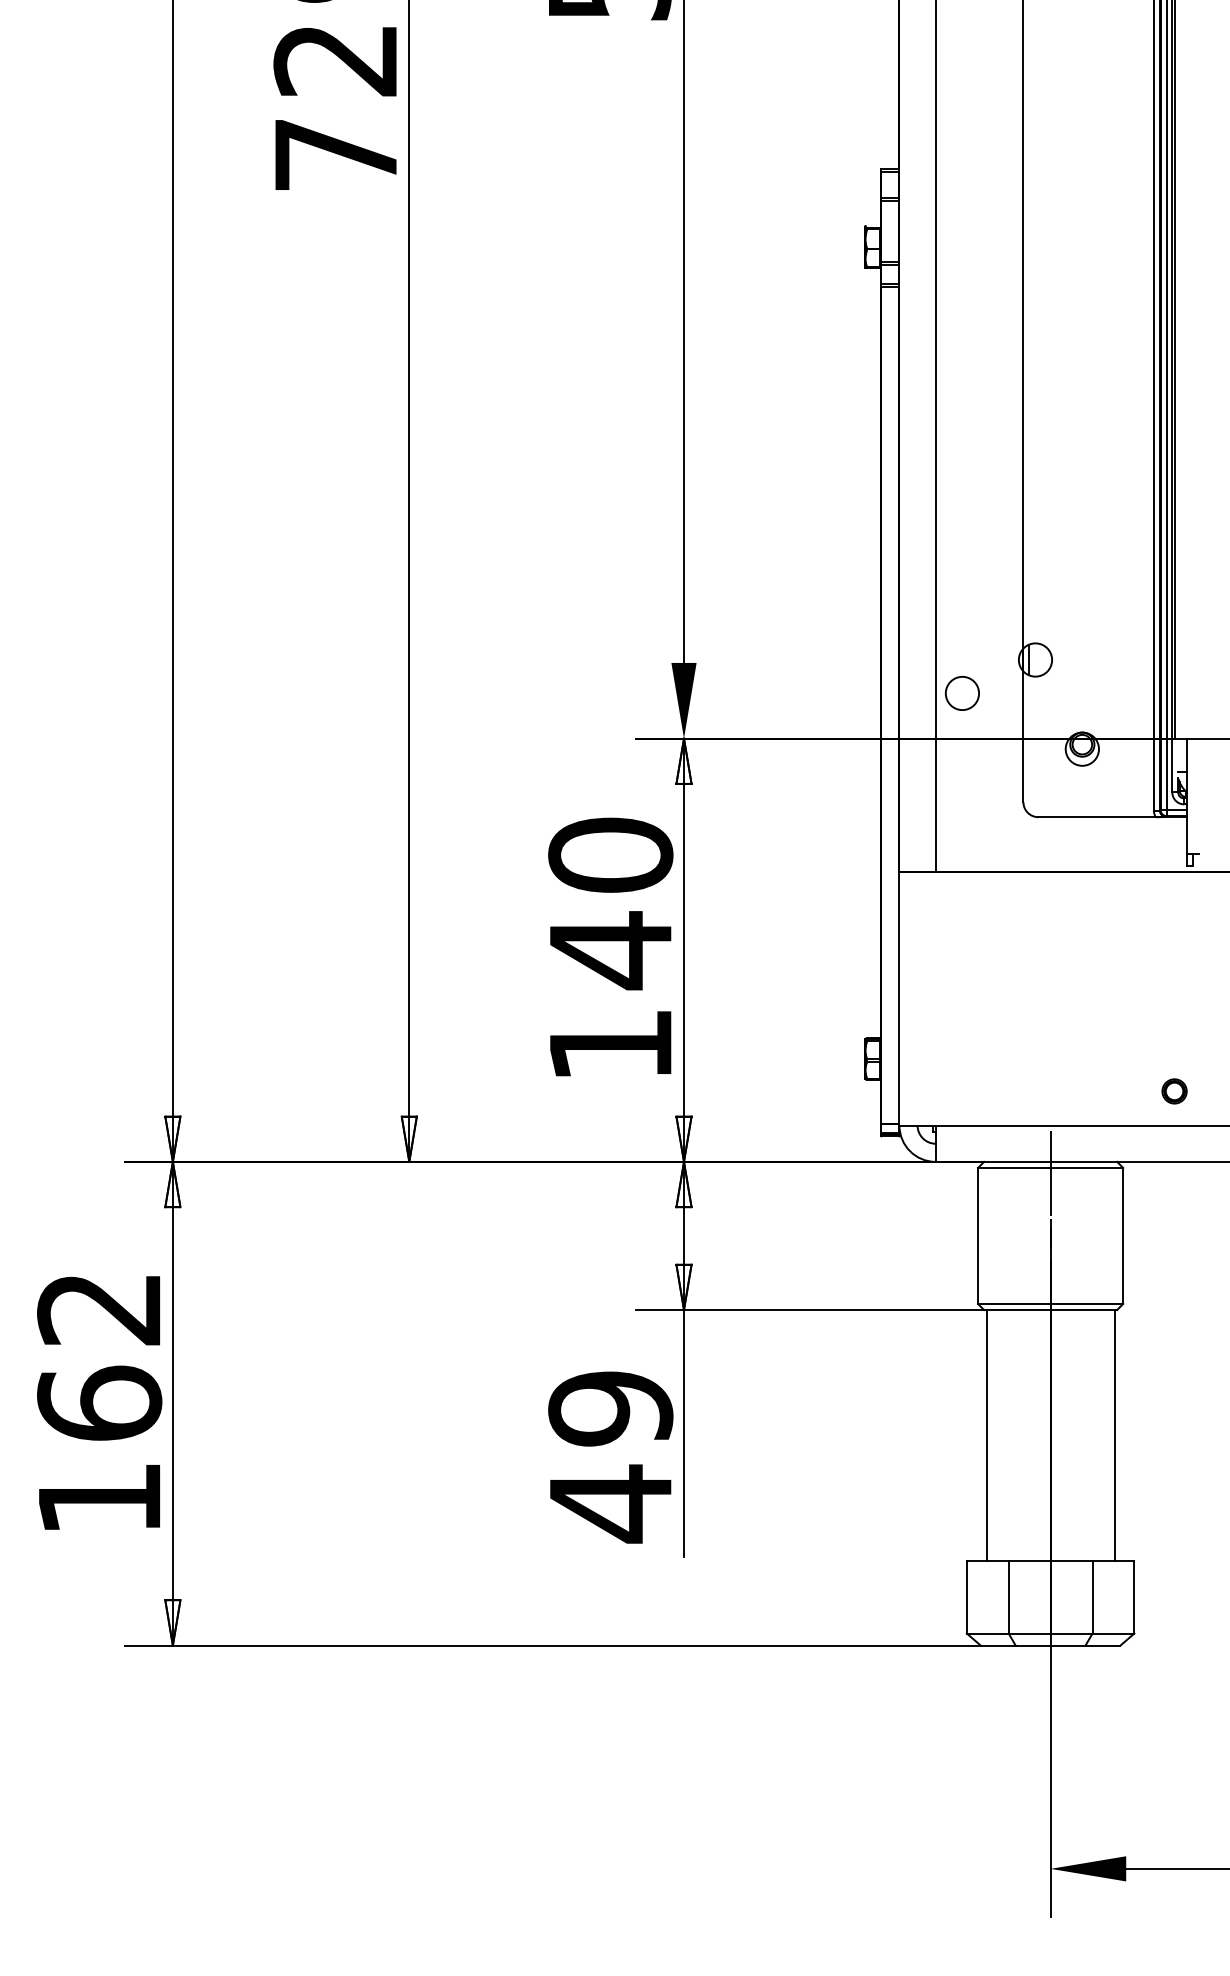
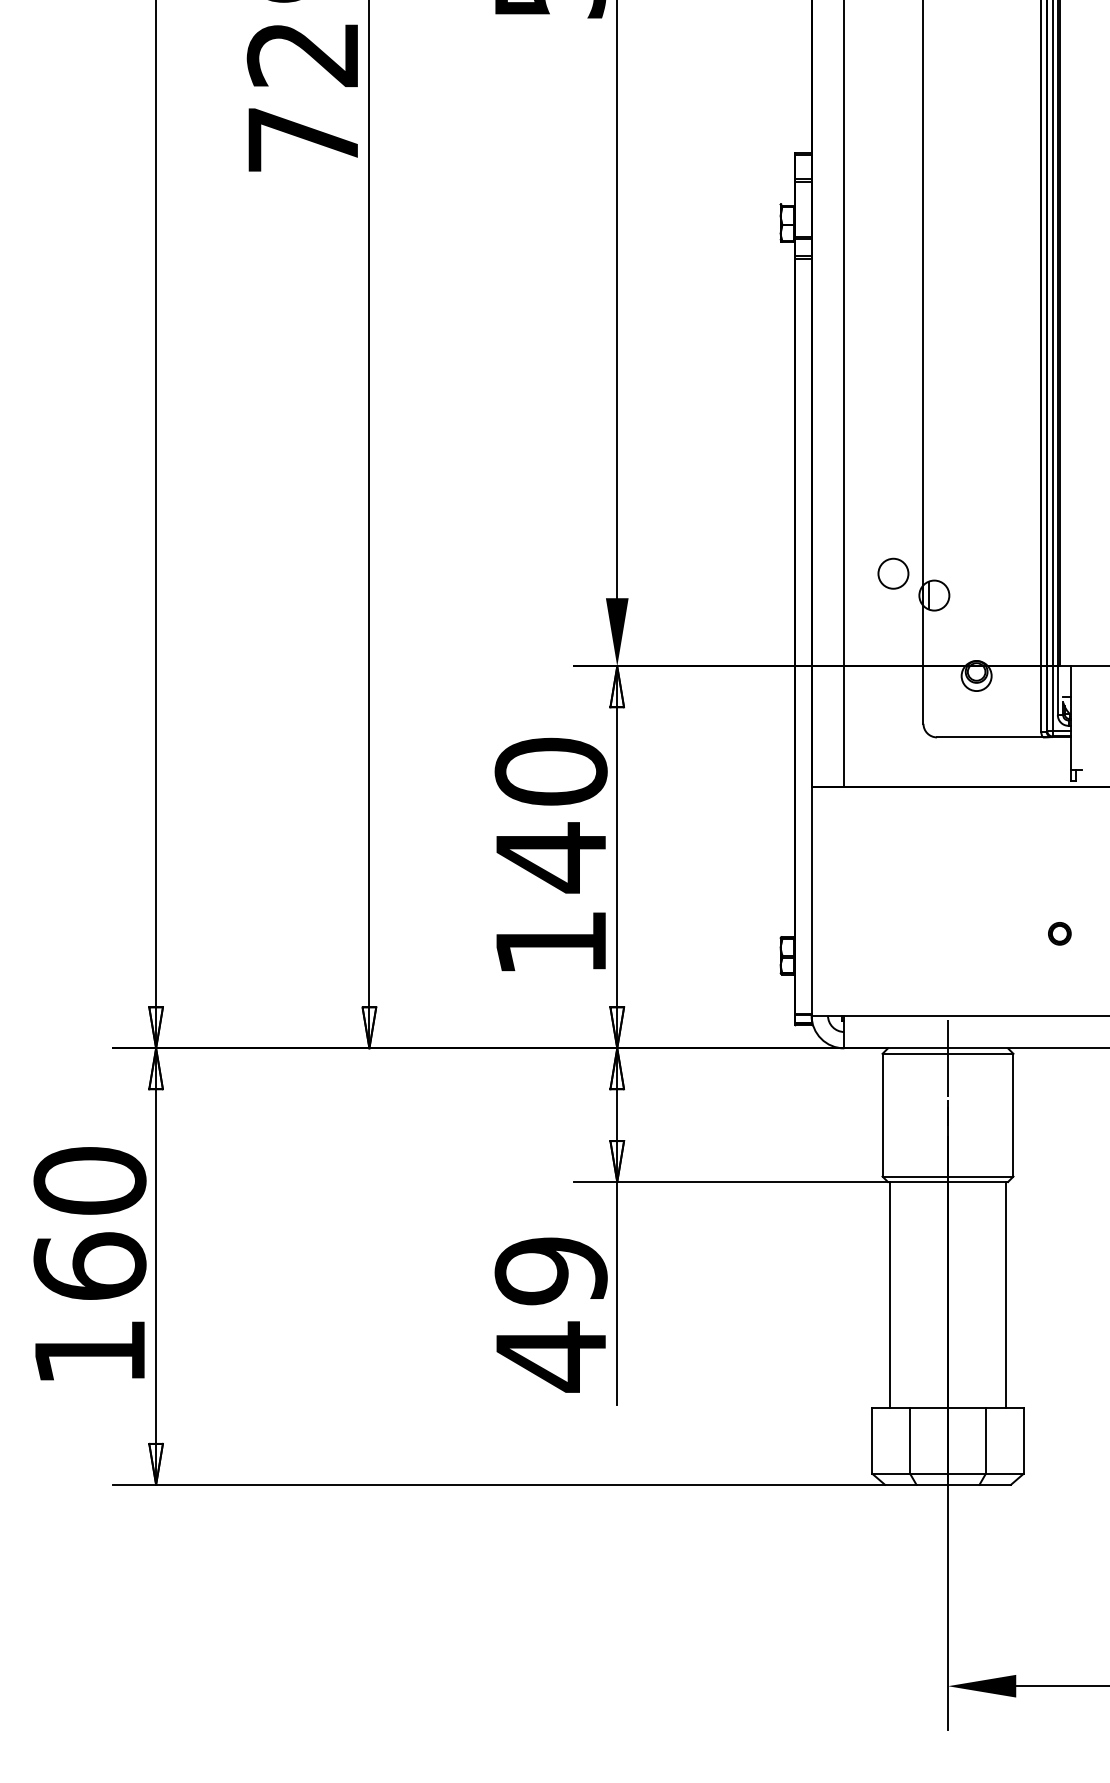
circle: (962, 693) -> (893, 573), moved
part: (1174, 1091) -> (1059, 933), moved
text: (99, 1308) -> (89, 1180), 162 -> 160

